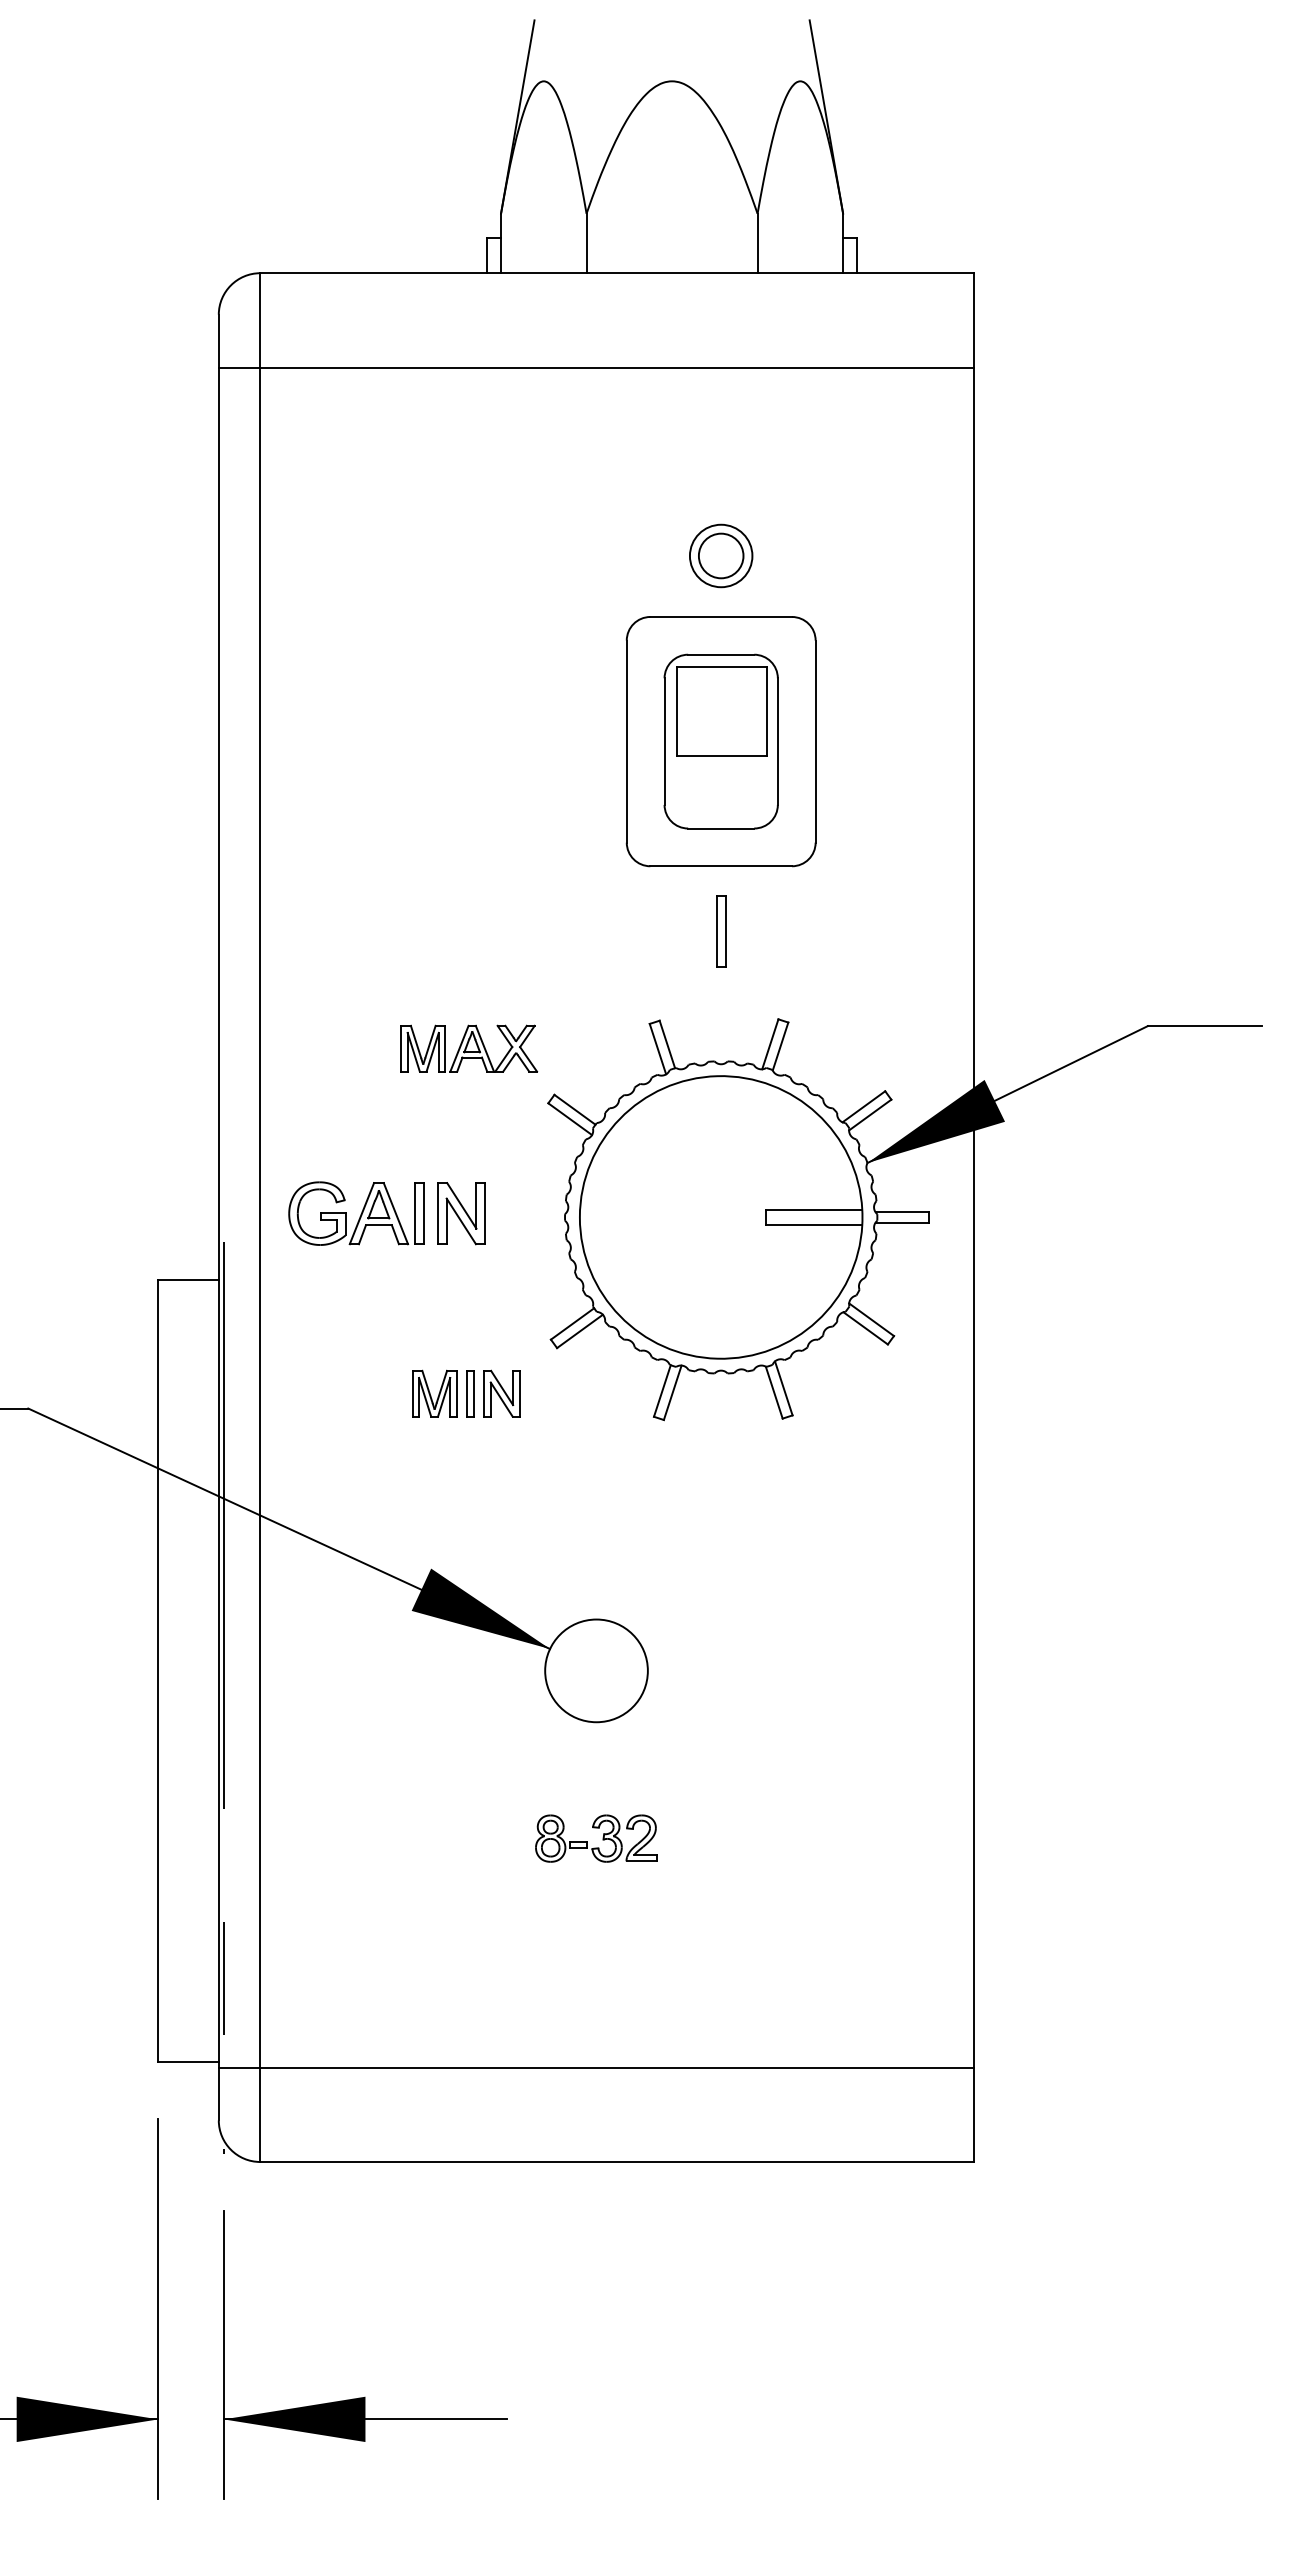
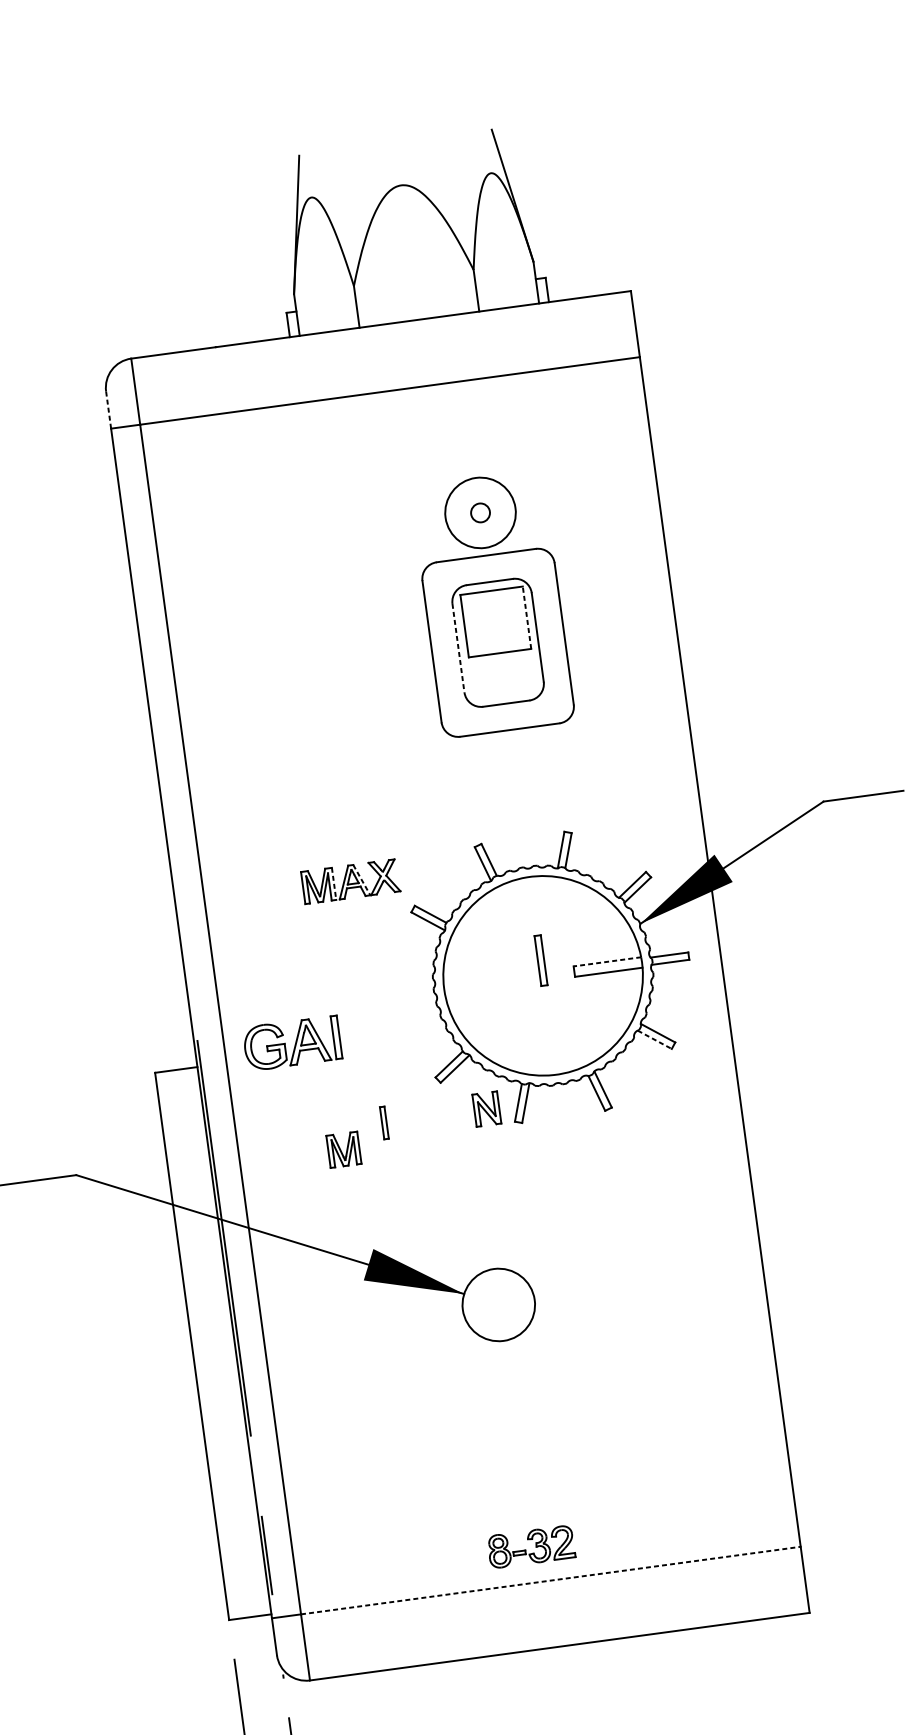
line: (218, 340) -> (108, 409), solid -> dashed
circle: (720, 555) -> (480, 512), size x0.6
circle: (720, 555) -> (480, 512), size x1.6
line: (766, 711) -> (526, 617), solid -> dashed
line: (664, 742) -> (458, 648), solid -> dashed
part: (721, 931) -> (541, 960), moved
line: (445, 1048) -> (334, 883), solid -> dashed
line: (484, 1048) -> (361, 880), solid -> dashed
line: (813, 1210) -> (607, 962), solid -> dashed
part: (356, 1213) -> (292, 1043), moved
part: (461, 1213) -> (361, 997), removed
line: (866, 1328) -> (655, 1039), solid -> dashed
part: (434, 1393) -> (343, 1149), moved
part: (501, 1393) -> (486, 1108), moved
part: (596, 1838) -> (531, 1546), moved
line: (617, 2067) -> (551, 1580), solid -> dashed

